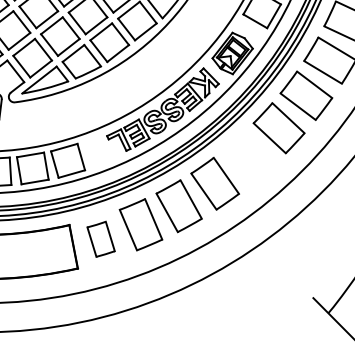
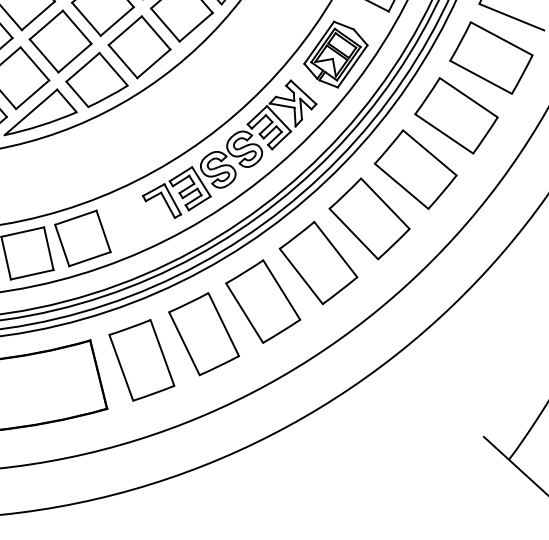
part: (248, 157) -> (369, 218), added
part: (100, 239) -> (140, 360), size x1.43

